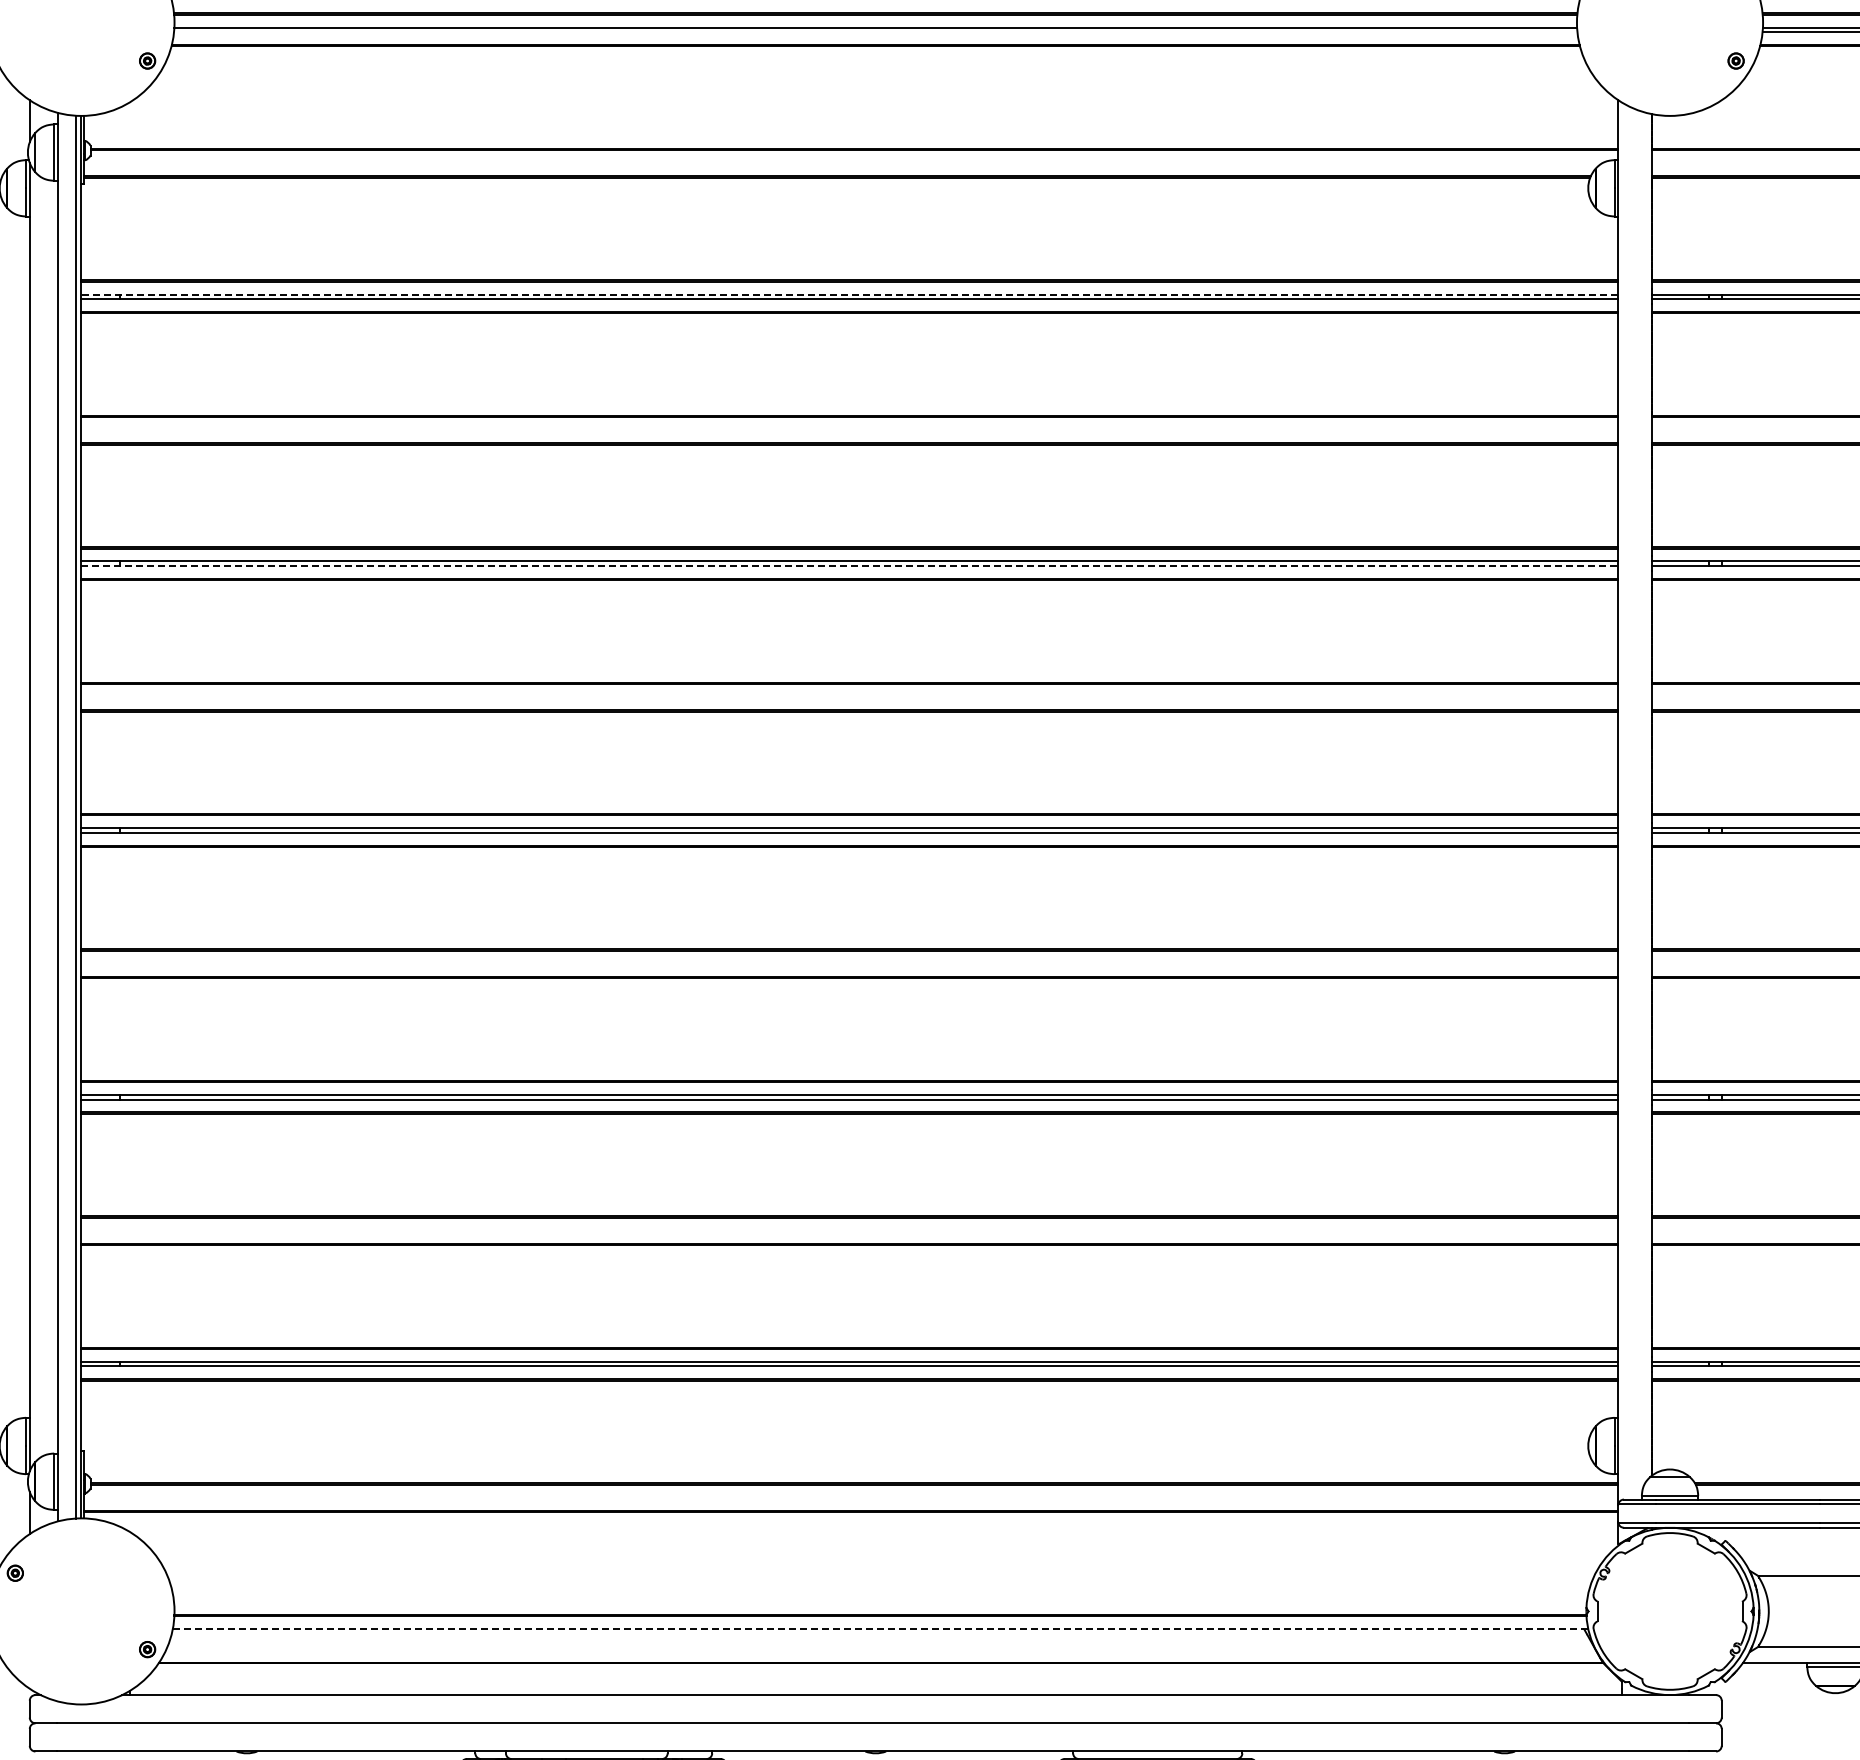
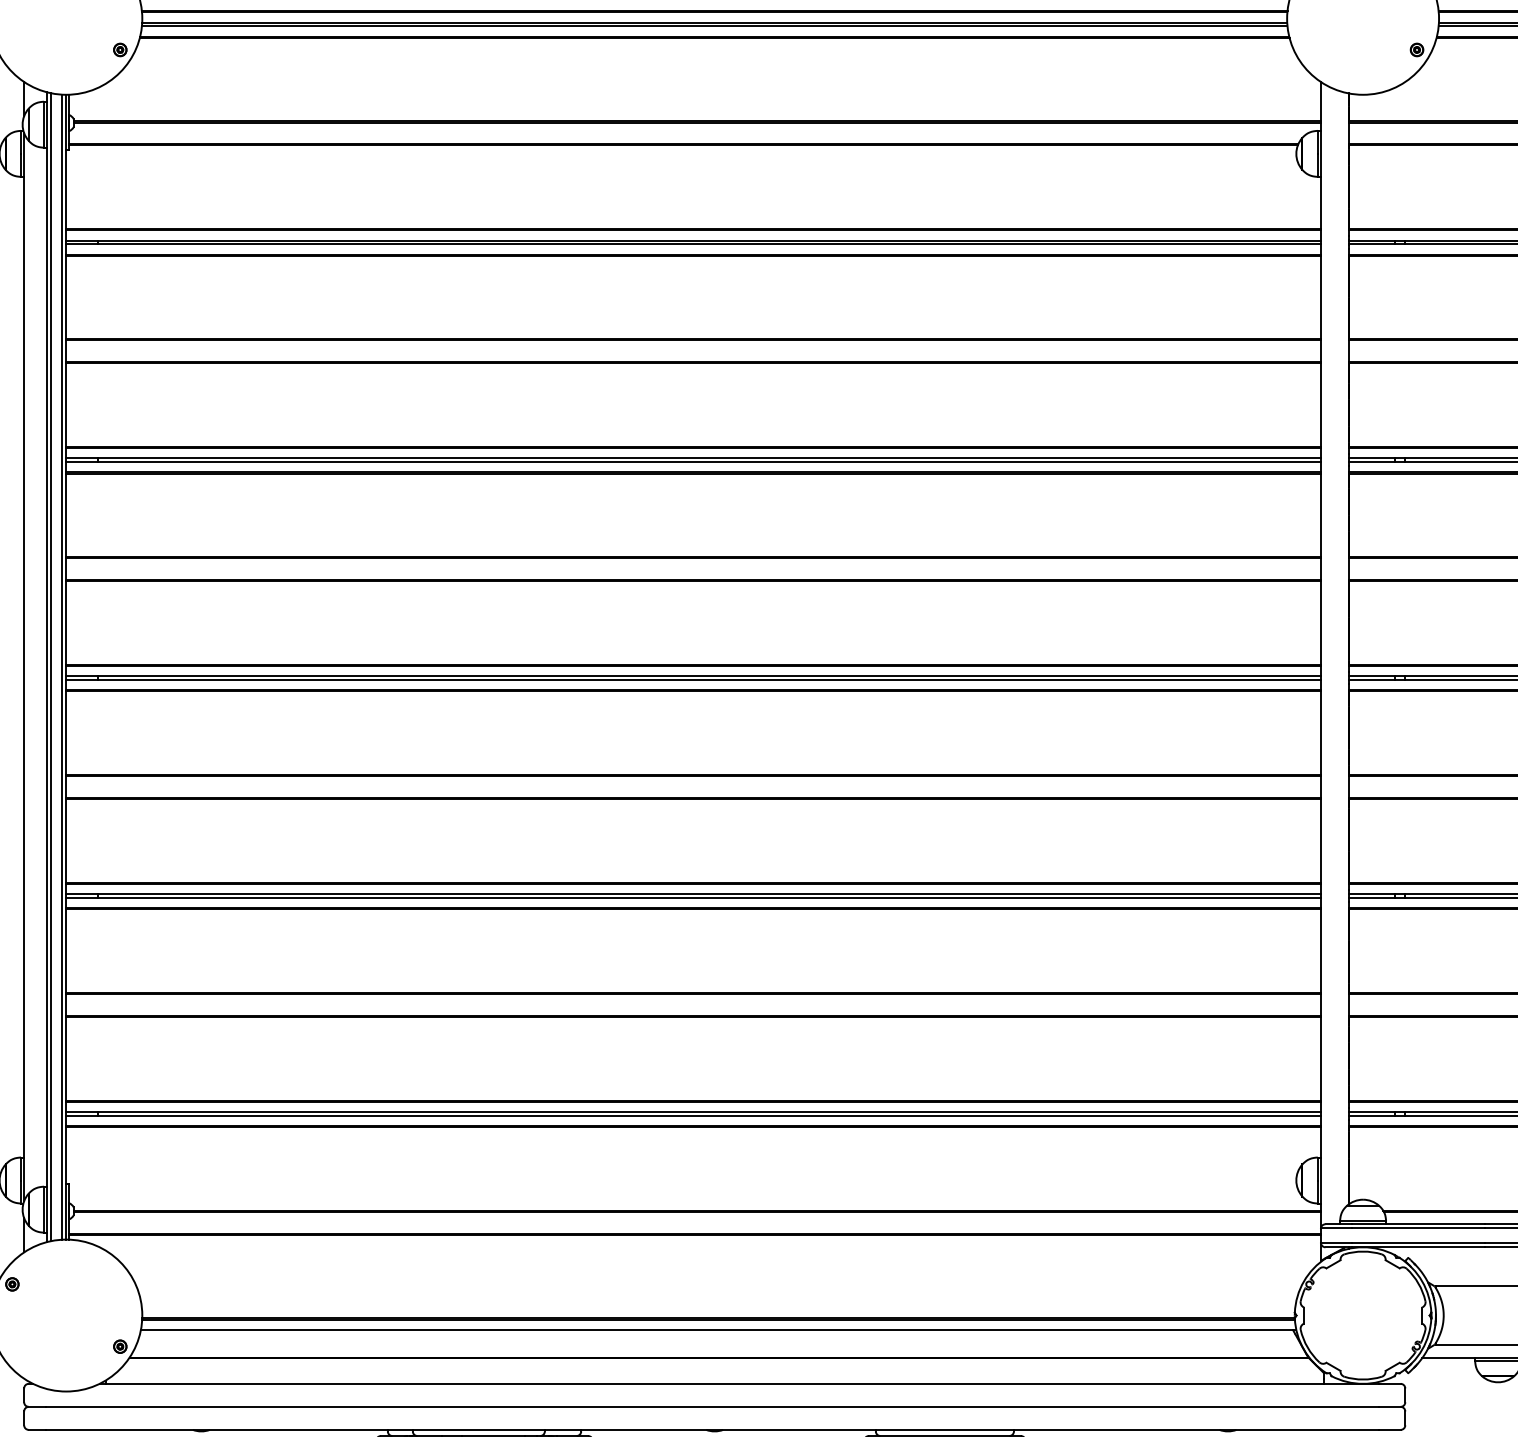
line: (875, 31) -> (714, 25), added
line: (849, 294) -> (693, 240), dashed -> solid
line: (849, 565) -> (693, 461), dashed -> solid
line: (62, 817) -> (50, 667), added
line: (878, 1629) -> (716, 1330), dashed -> solid

